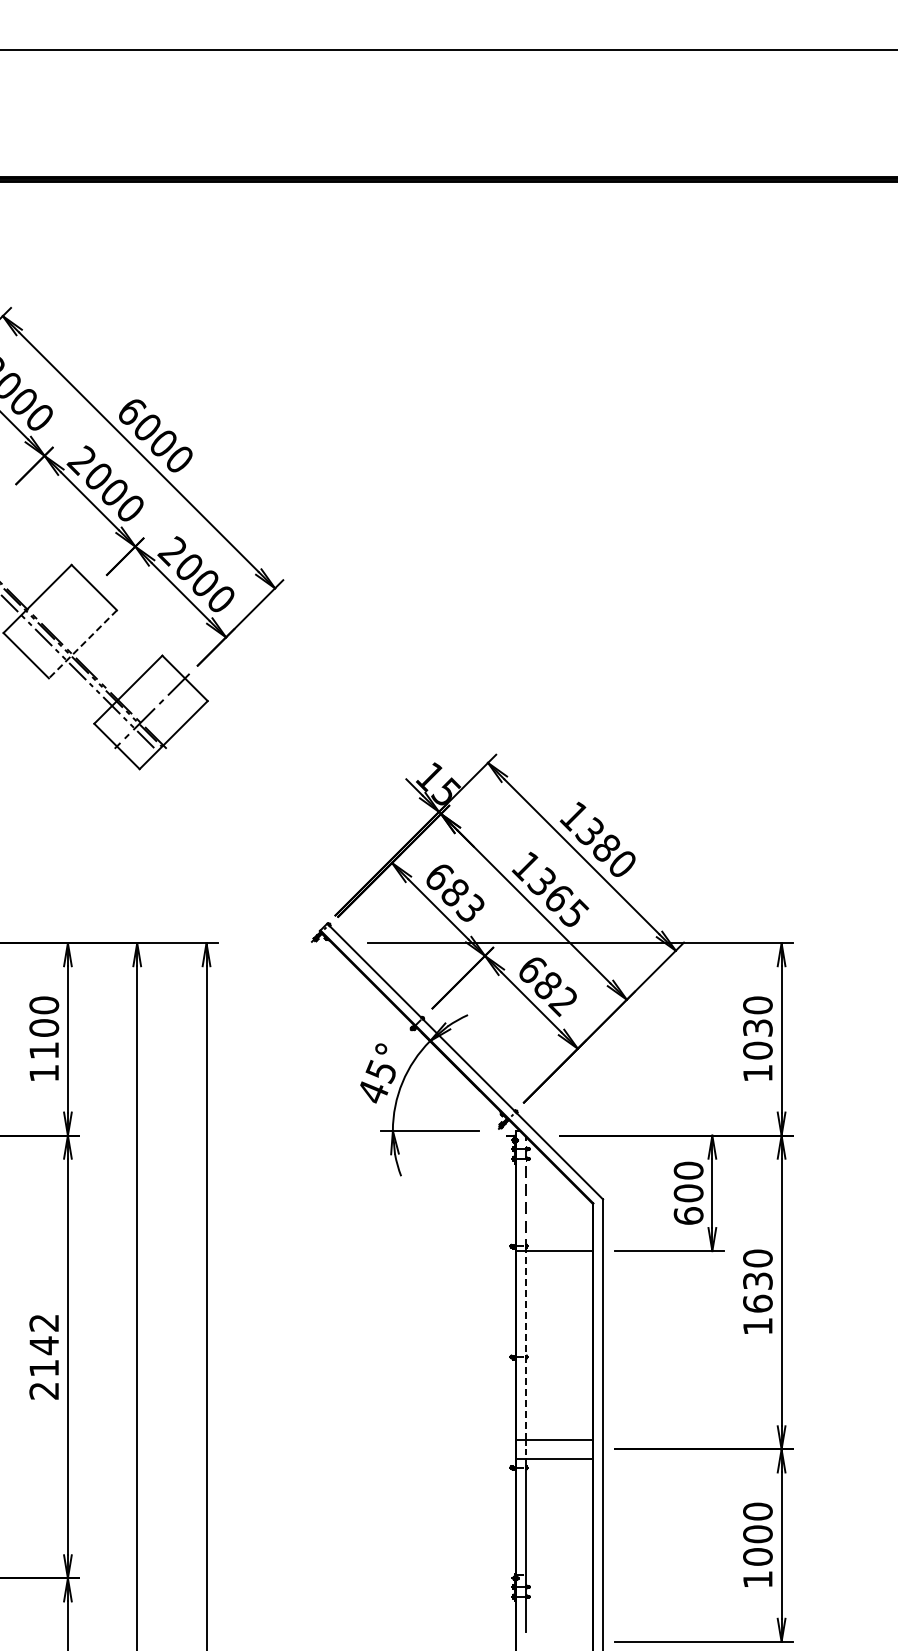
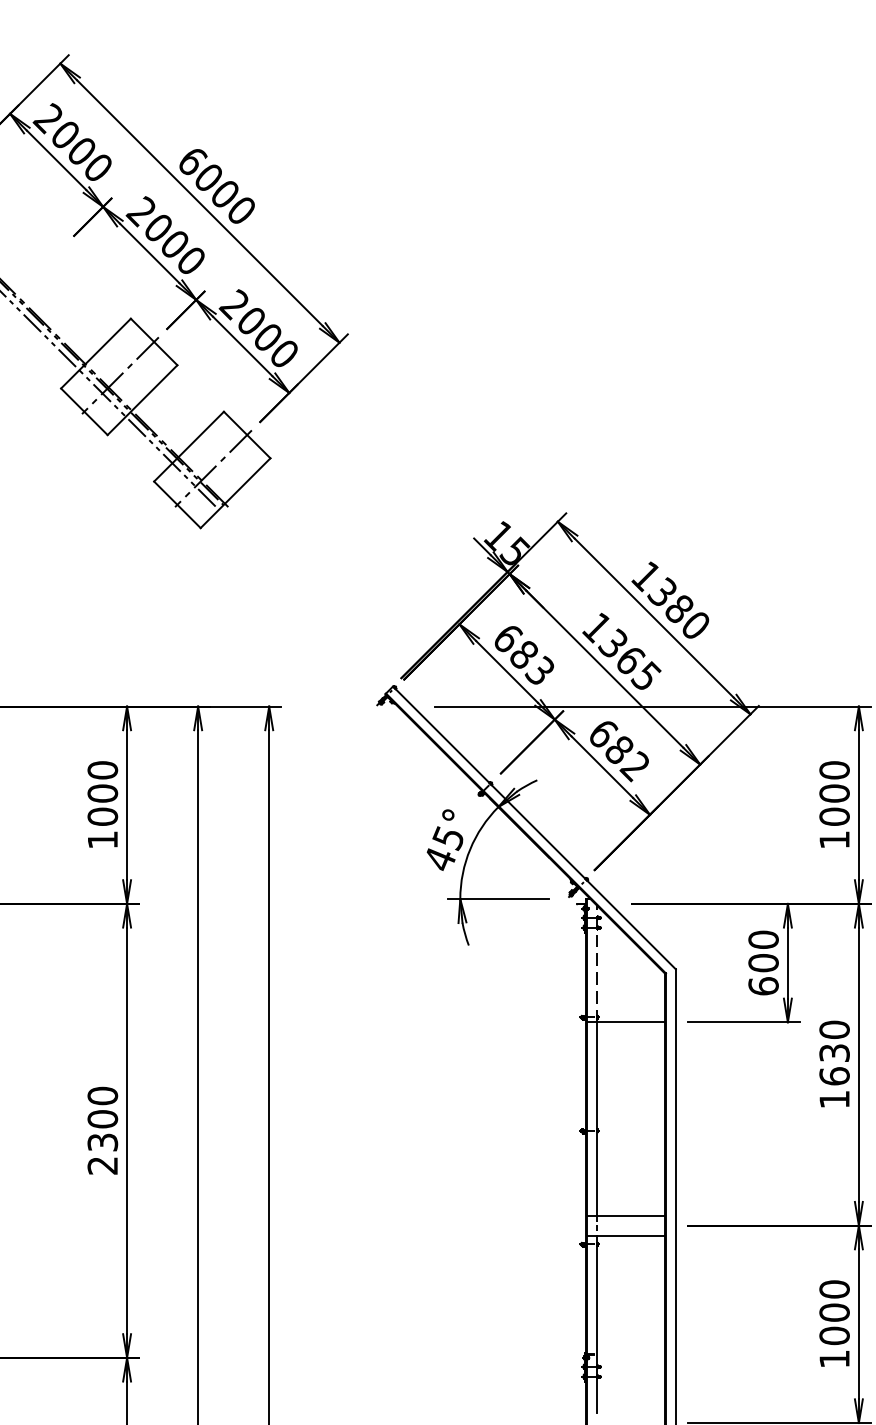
line: (60, 620) -> (119, 375), added
line: (82, 644) -> (142, 400), dashed -> solid
text: (757, 1027) -> (834, 793), 1030 -> 1000
text: (44, 1050) -> (103, 816), 1100 -> 1000
line: (525, 1344) -> (596, 1118), dashed -> solid
text: (44, 1345) -> (103, 1119), 2142 -> 2300

